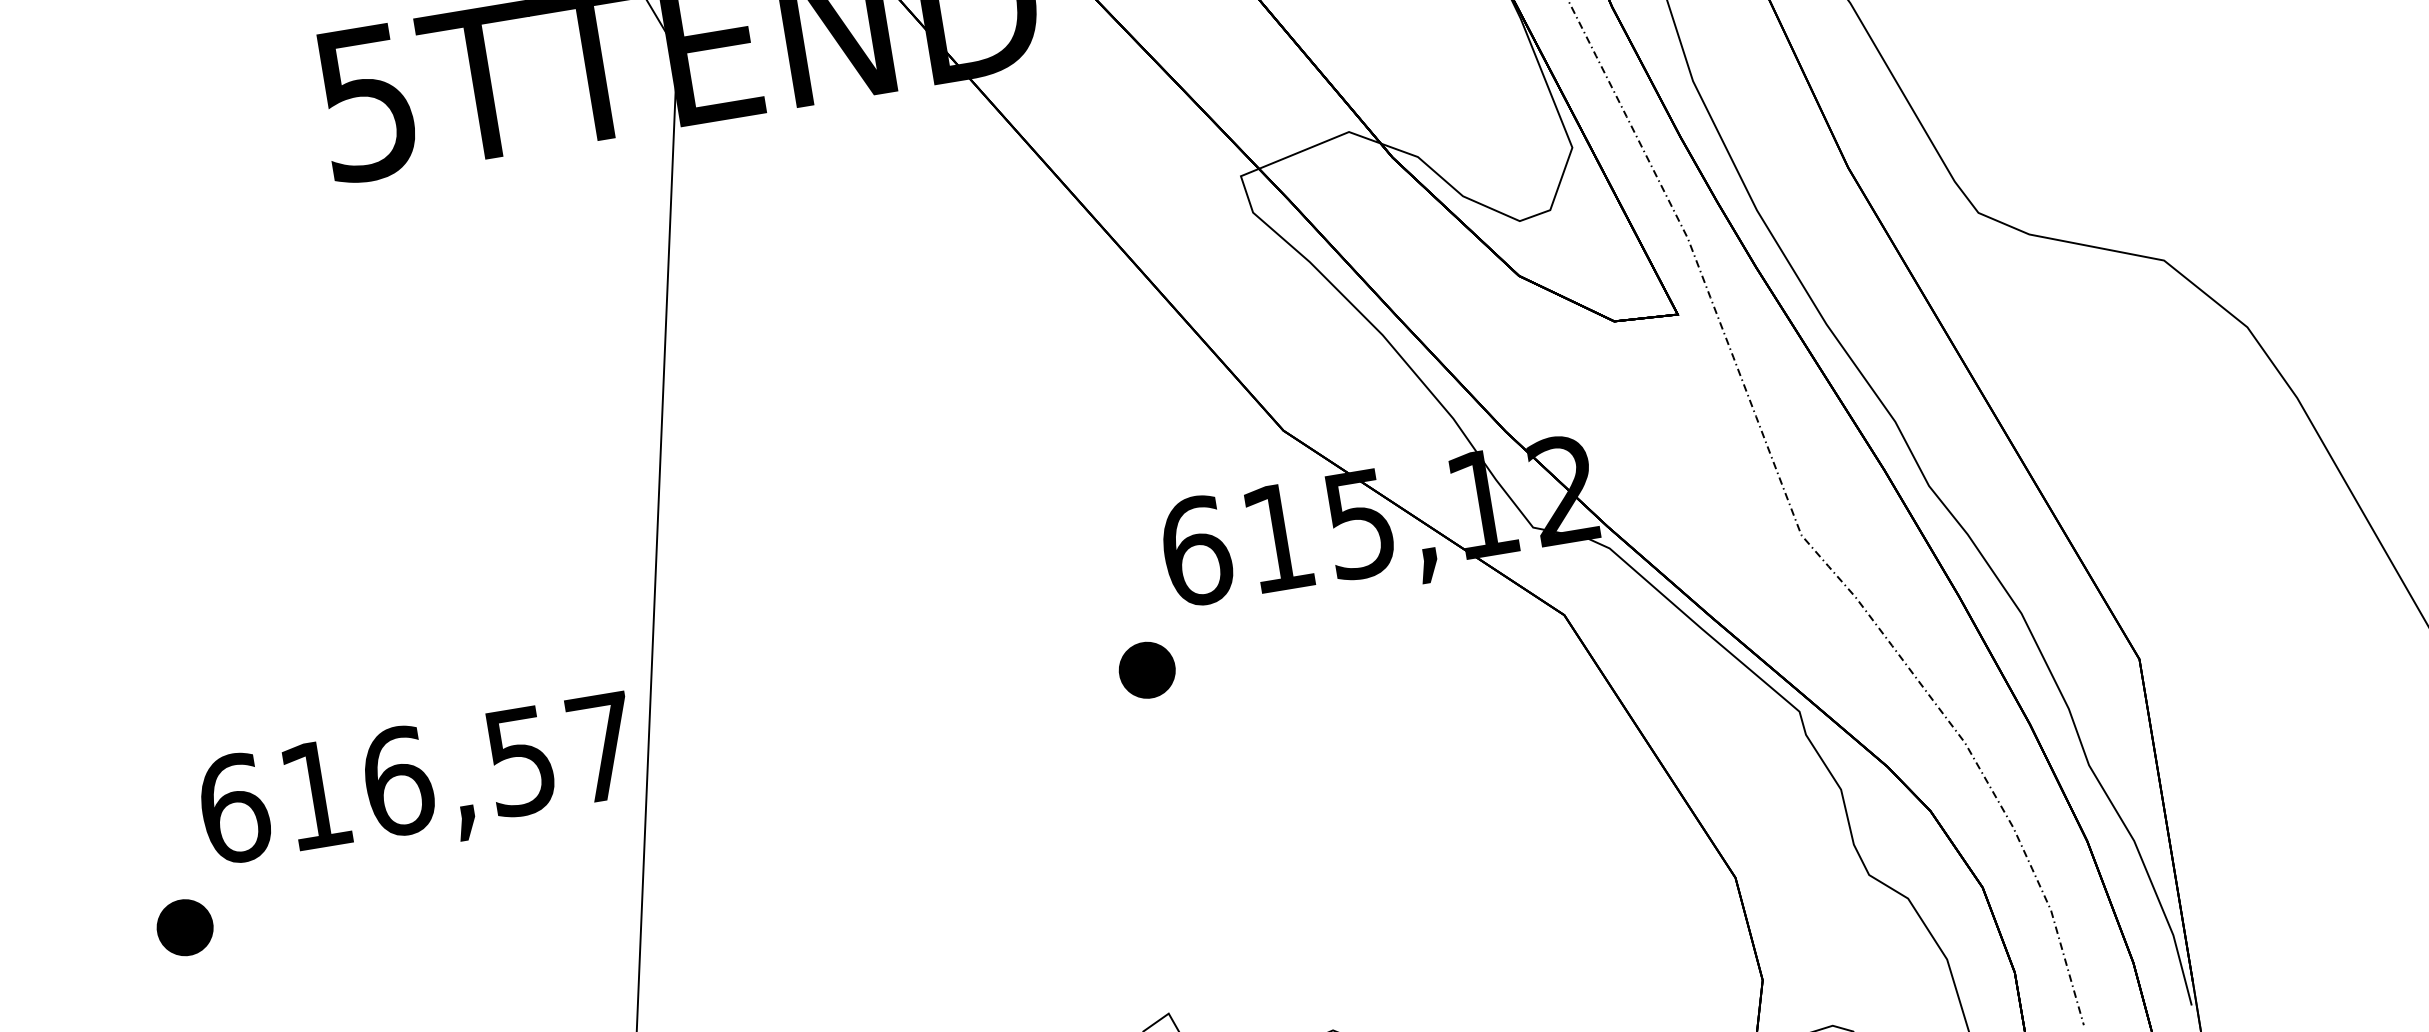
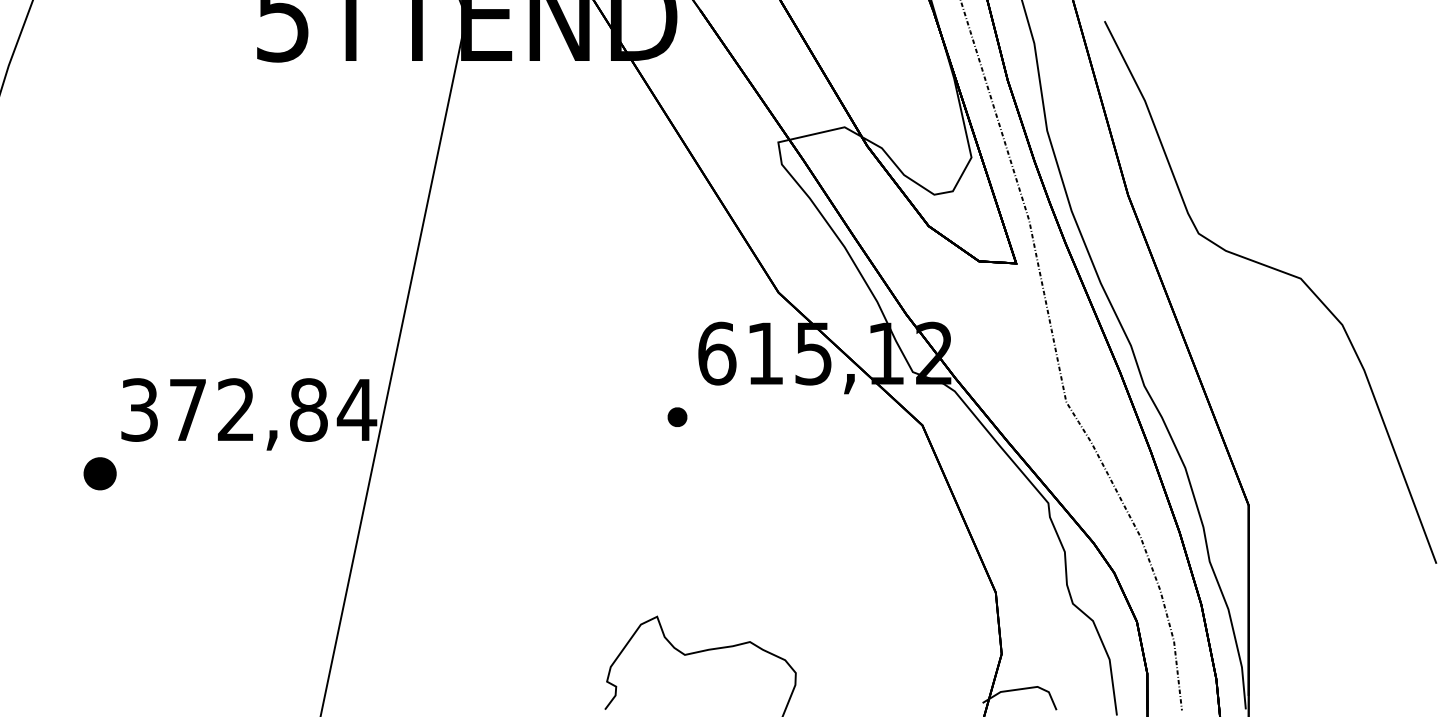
part: (1146, 668) -> (677, 416), size x0.6
text: (420, 776) -> (249, 409), 616,57 -> 372,84

